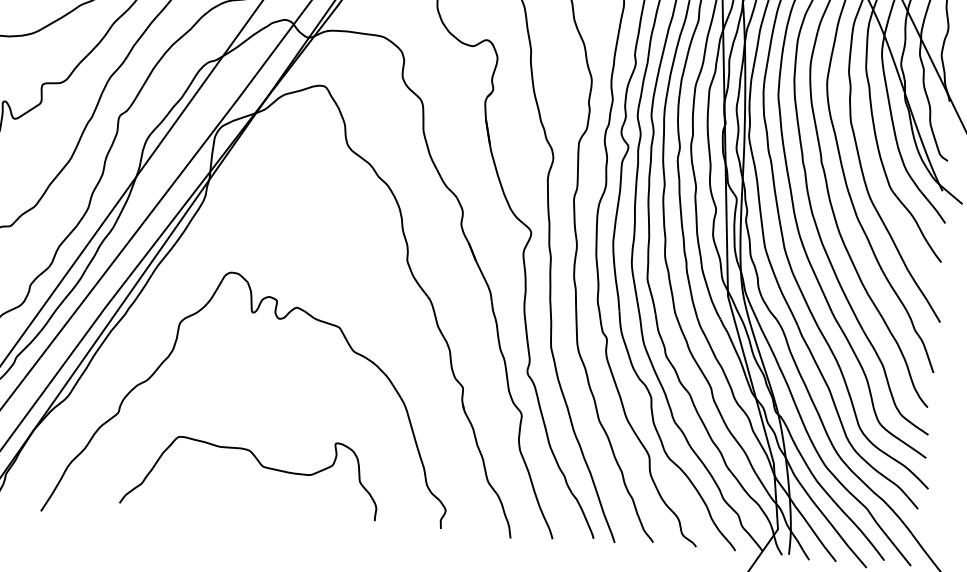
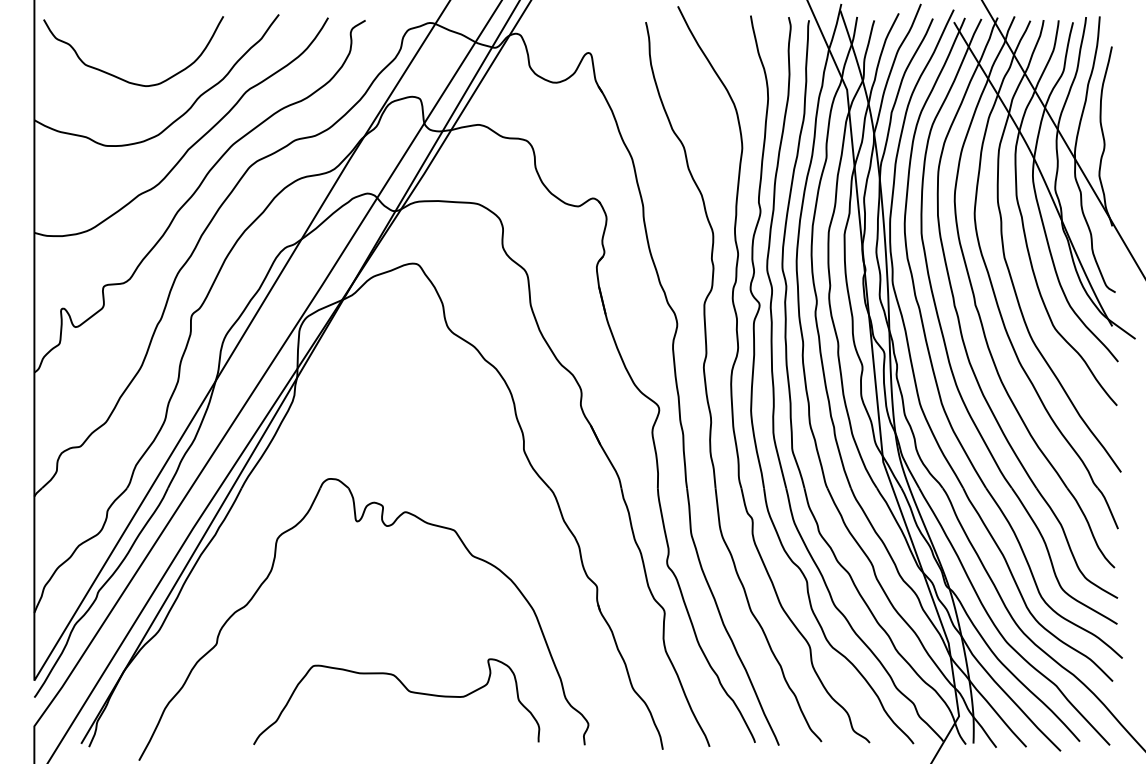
curve: (261, 465) -> (407, 690), moved

